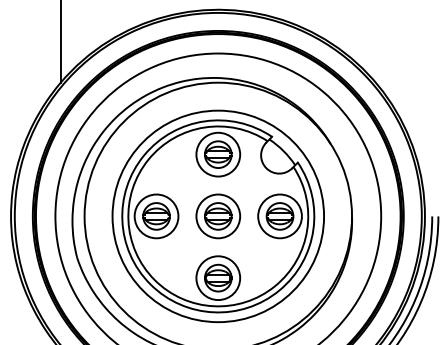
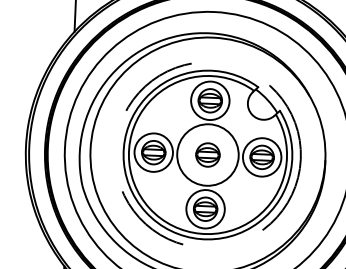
circle: (218, 216) -> (208, 155), size x1.6
circle: (218, 216) -> (208, 155), solid -> dashed

